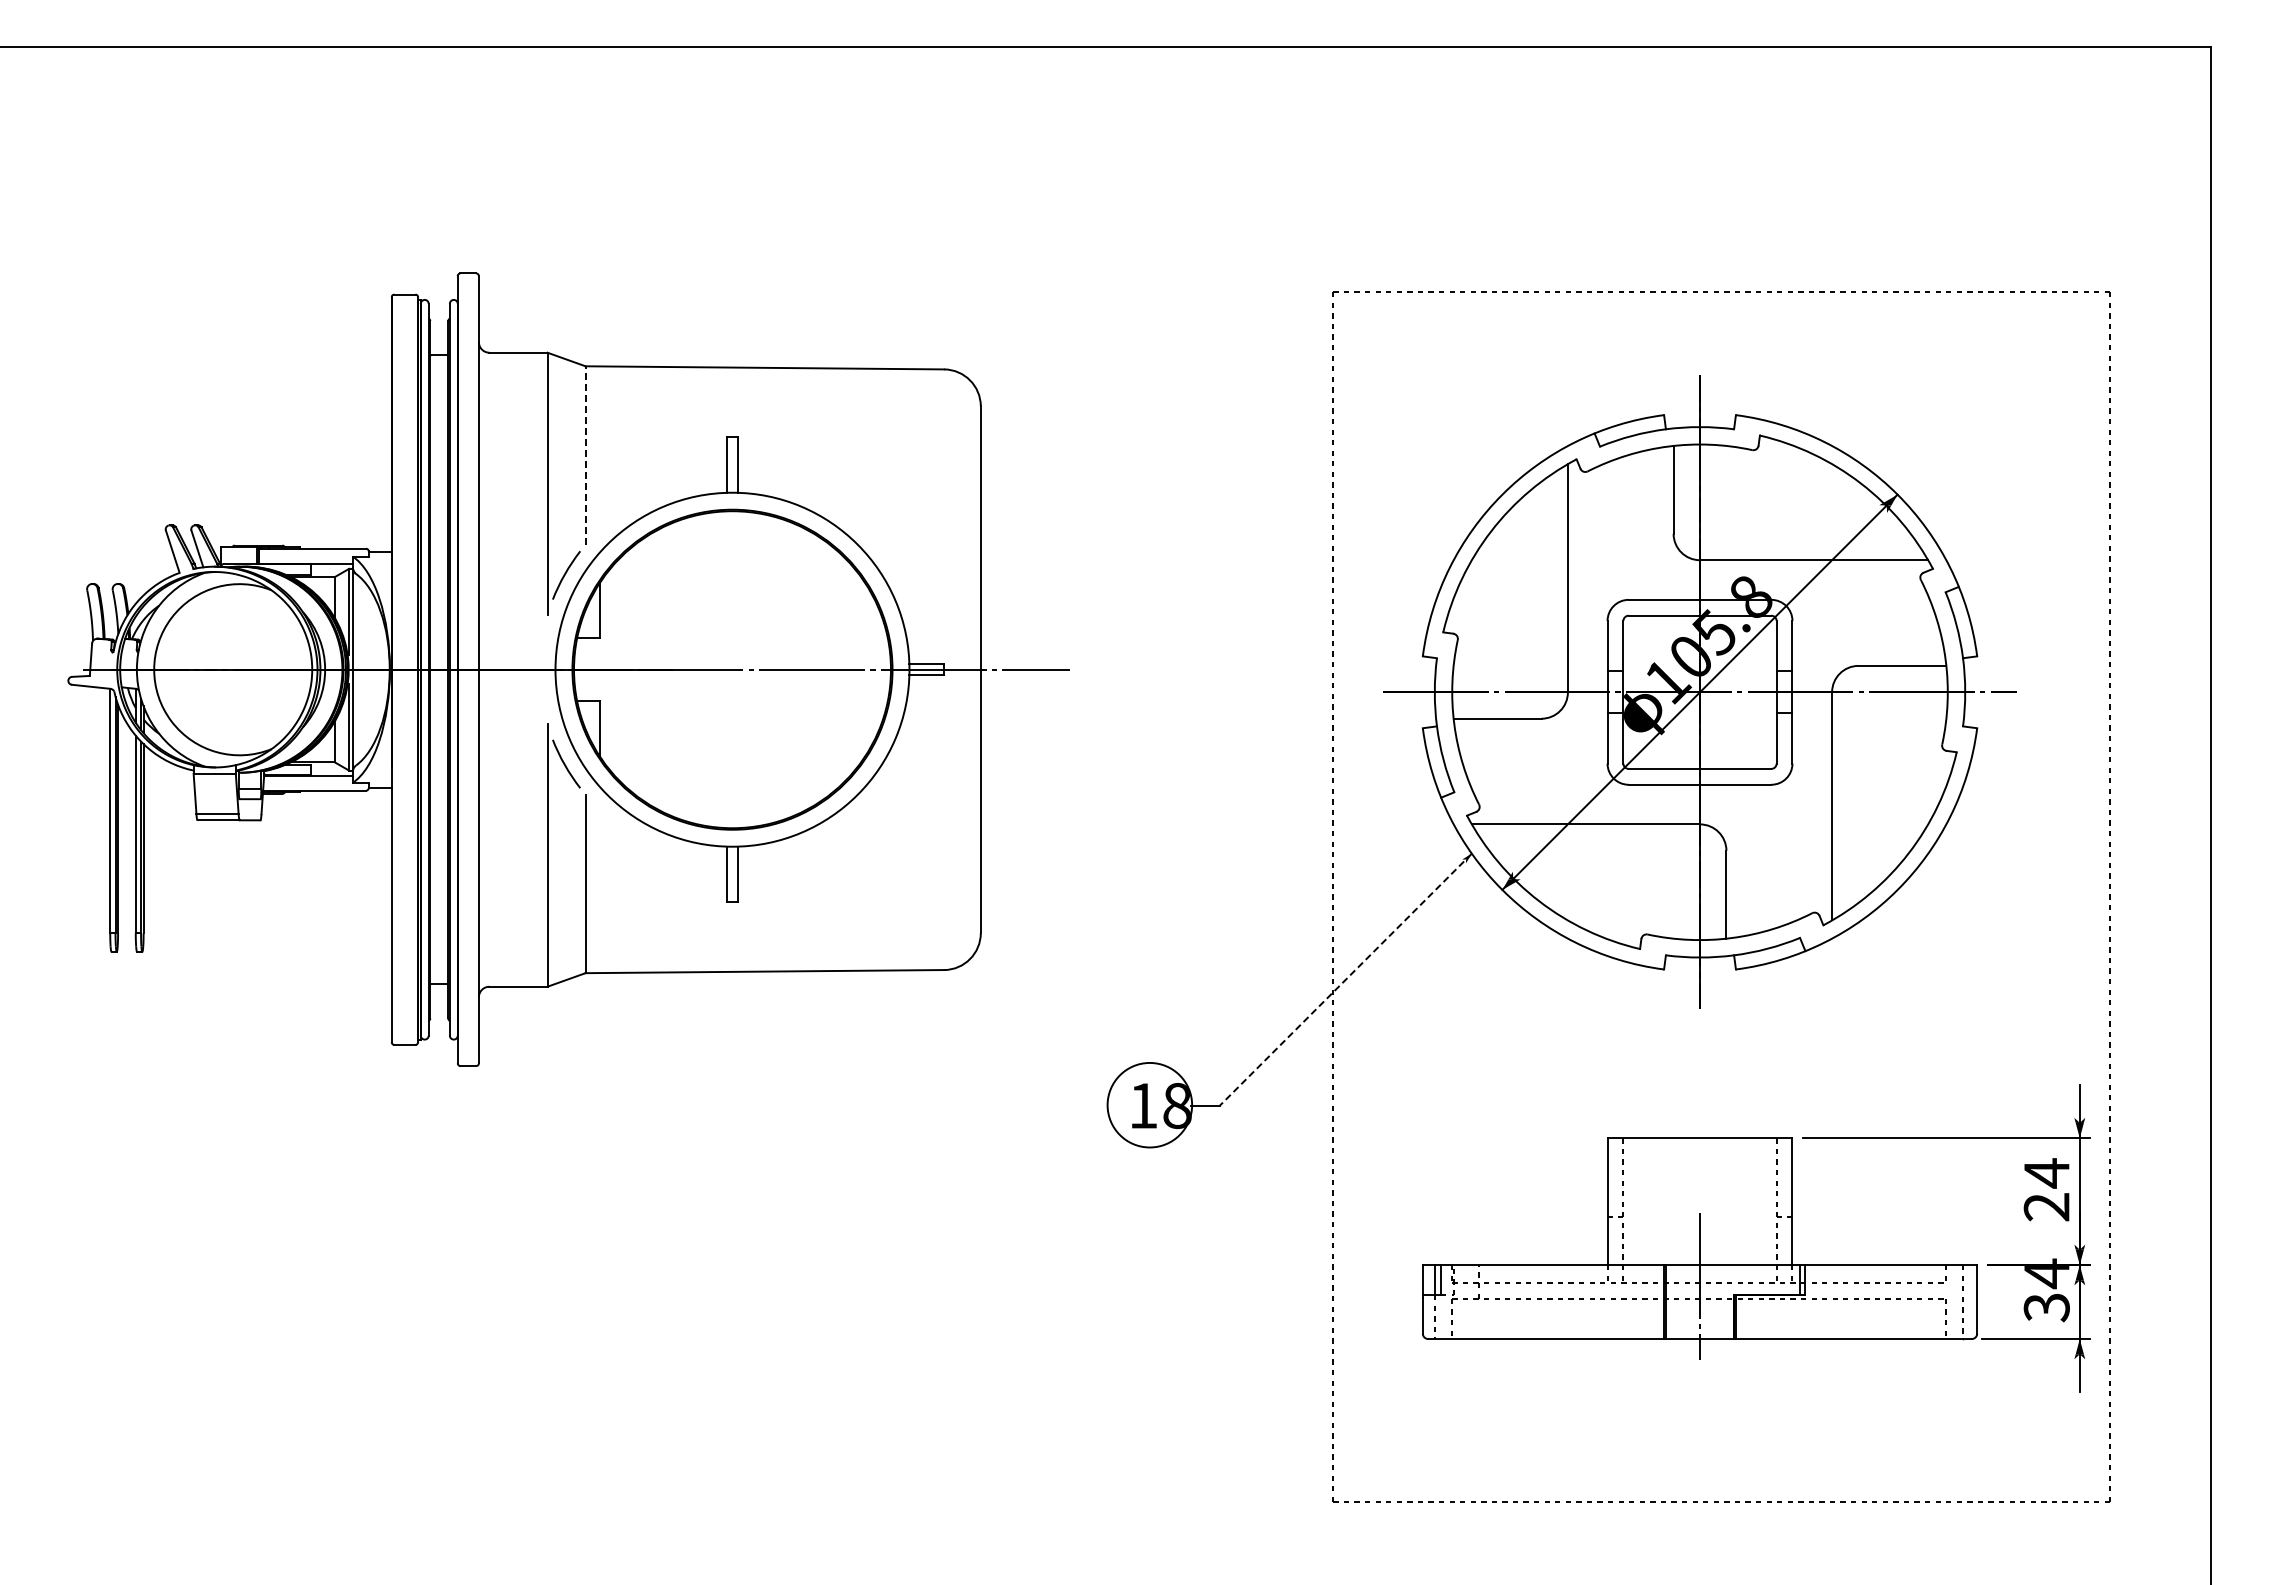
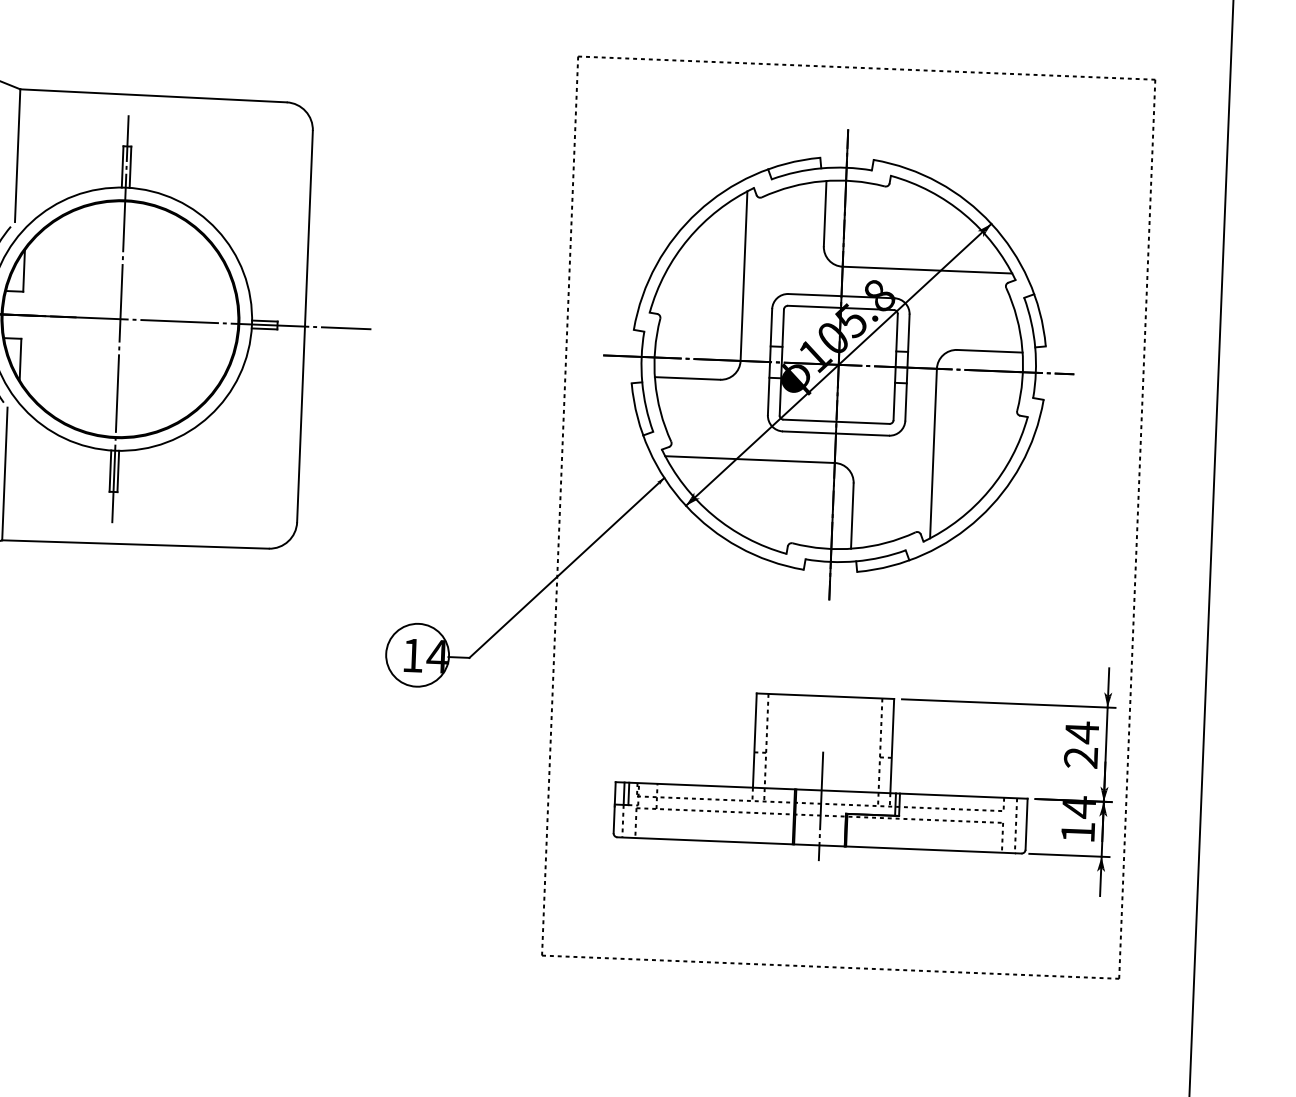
line: (585, 455) -> (17, 155), dashed -> solid
line: (732, 669) -> (120, 319), added
line: (1345, 980) -> (566, 568), dashed -> solid
text: (1176, 1106) -> (437, 657), 18 -> 14
text: (2046, 1308) -> (1077, 833), 34 -> 14

